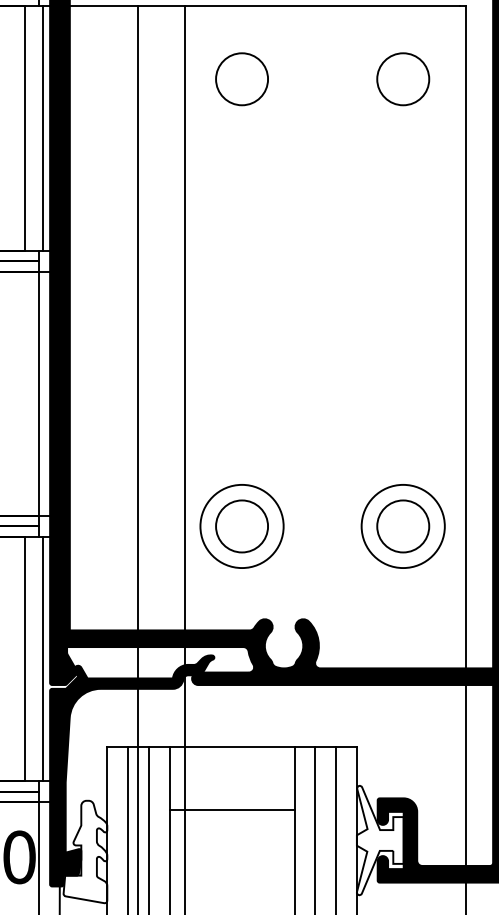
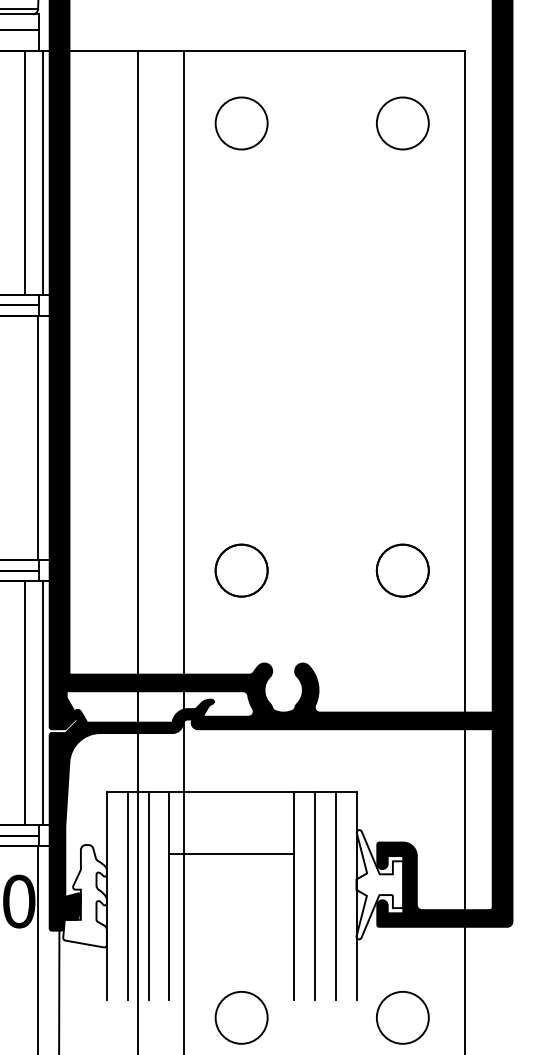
circle: (241, 526) -> (241, 570), size x0.62
circle: (402, 526) -> (402, 570), size x0.62

